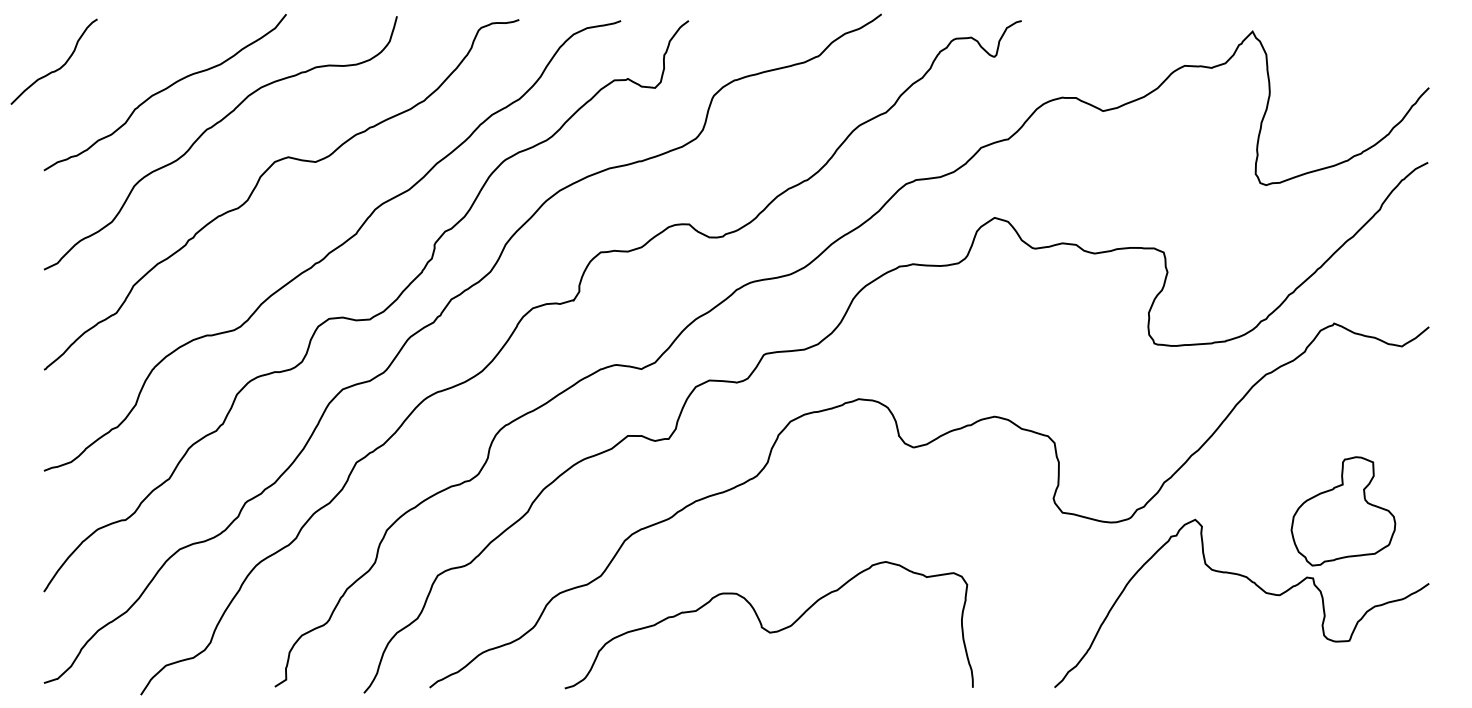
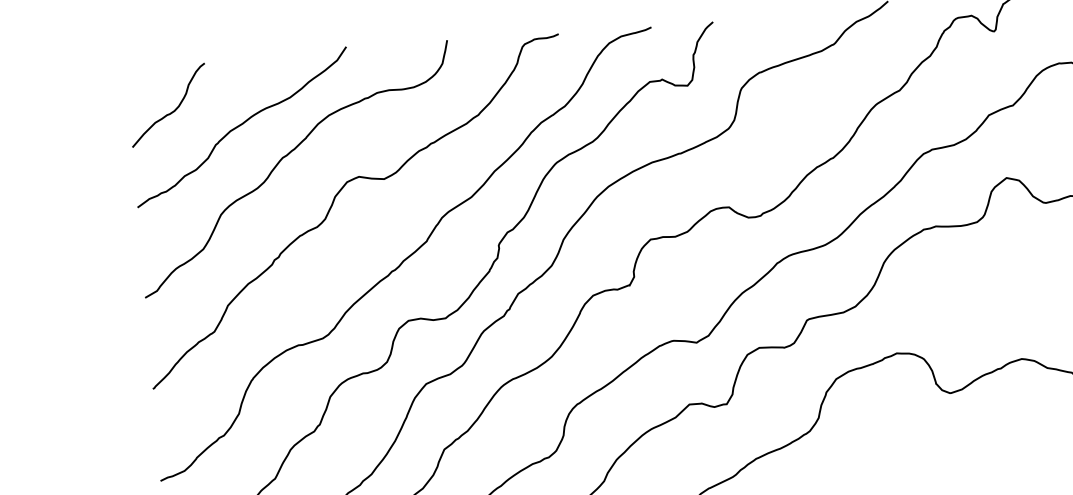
curve: (59, 67) -> (173, 110), moved

